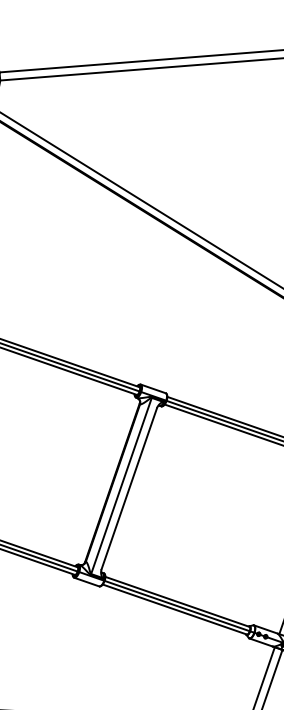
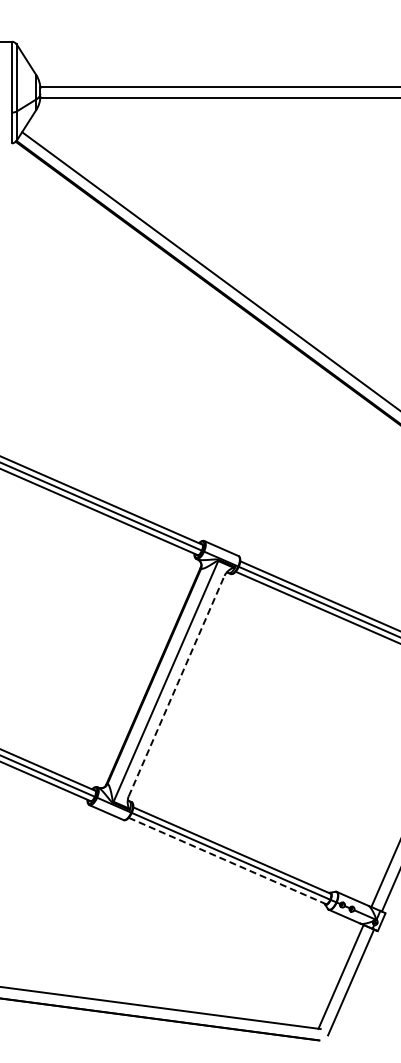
line: (129, 488) -> (176, 685), solid -> dashed
line: (175, 609) -> (227, 861), solid -> dashed

